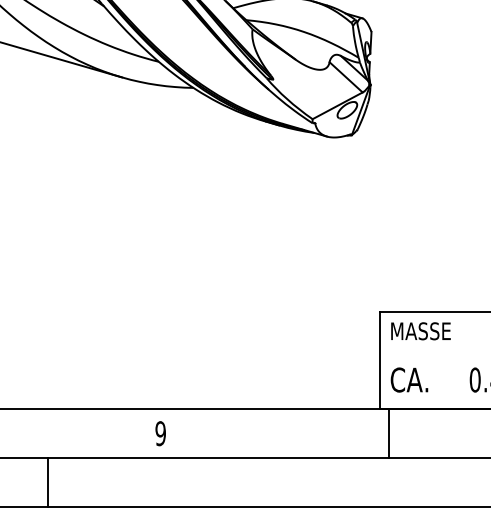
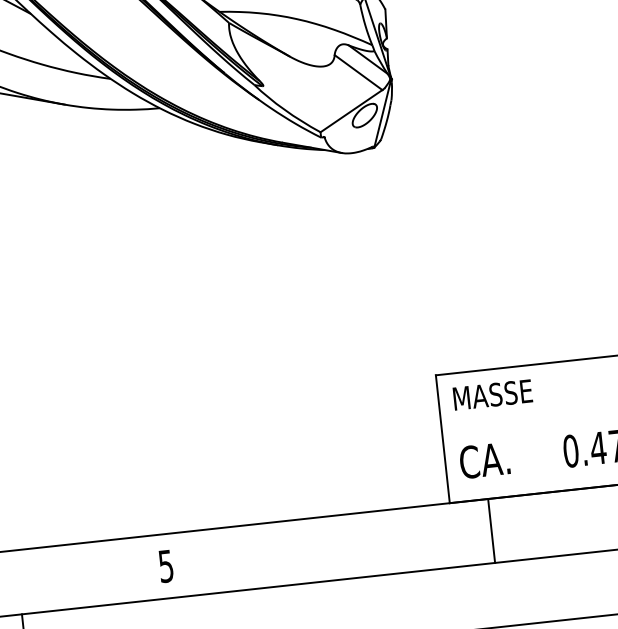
text: (160, 433) -> (165, 566), 9 -> 5
line: (388, 433) -> (491, 530), moved

